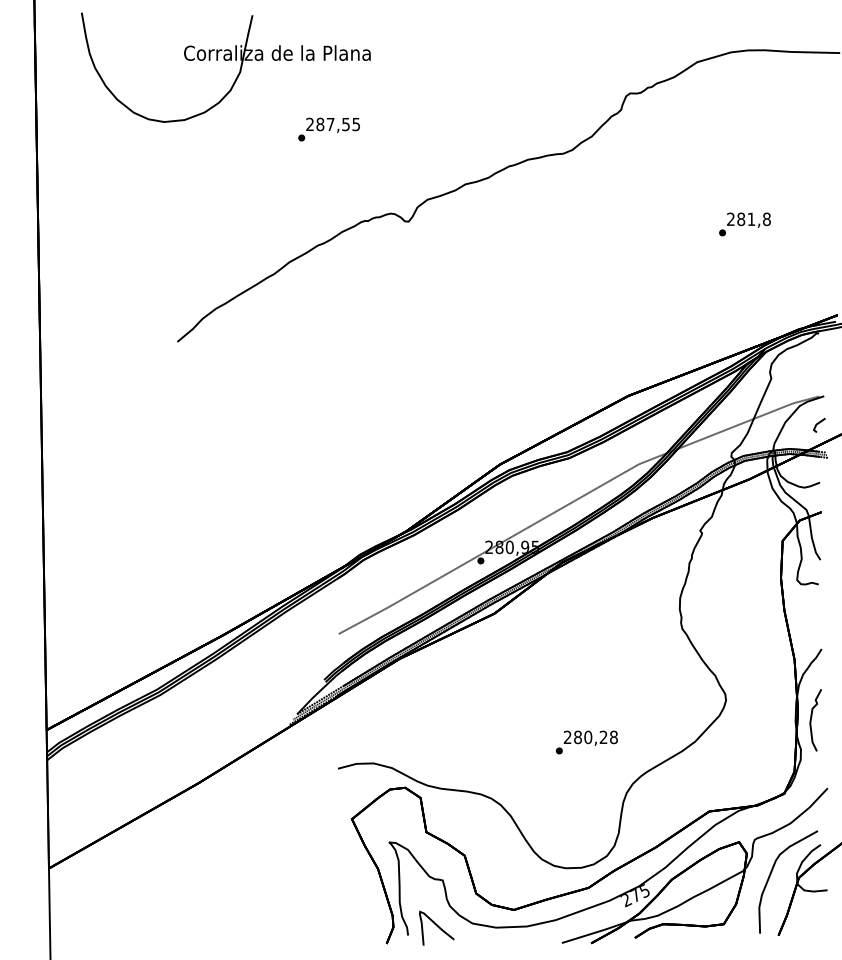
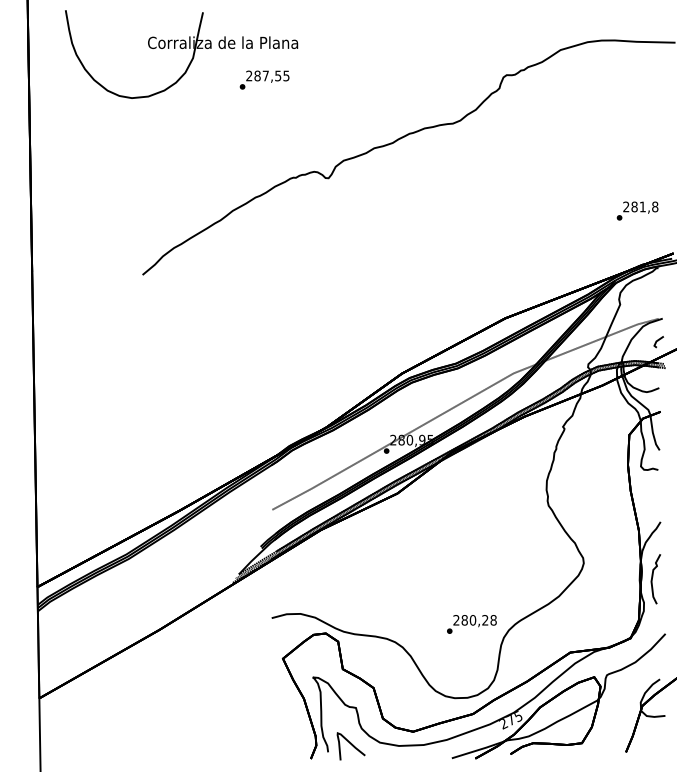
text: (328, 129) -> (264, 80), moved
text: (744, 224) -> (637, 211), moved
text: (586, 742) -> (471, 624), moved
curve: (772, 872) -> (621, 701), removed

